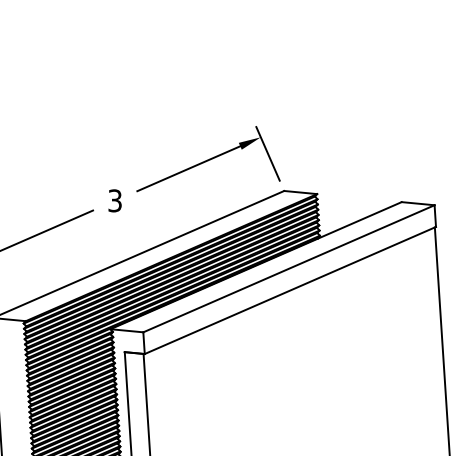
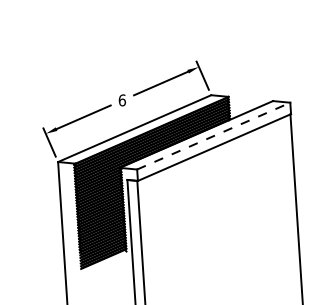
text: (113, 201) -> (121, 100), 3 -> 6
line: (288, 269) -> (213, 136), solid -> dashed

